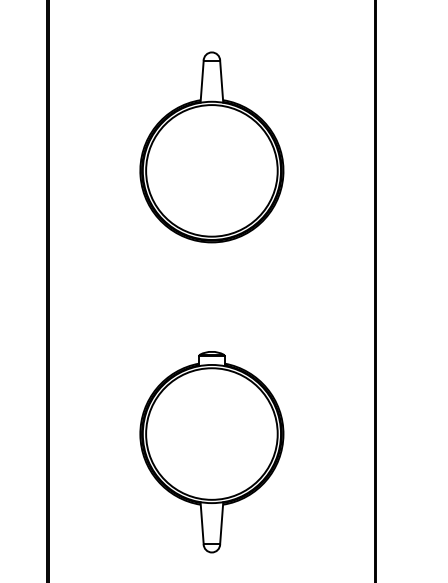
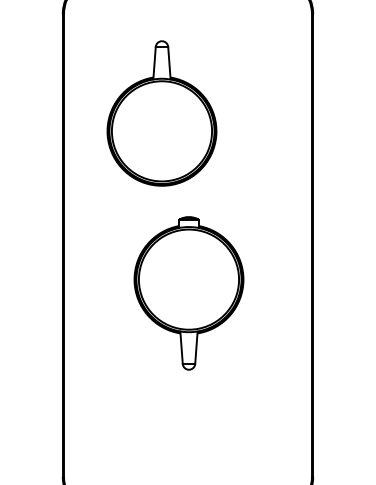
part: (211, 147) -> (161, 113), moved
part: (211, 452) -> (188, 293), moved

